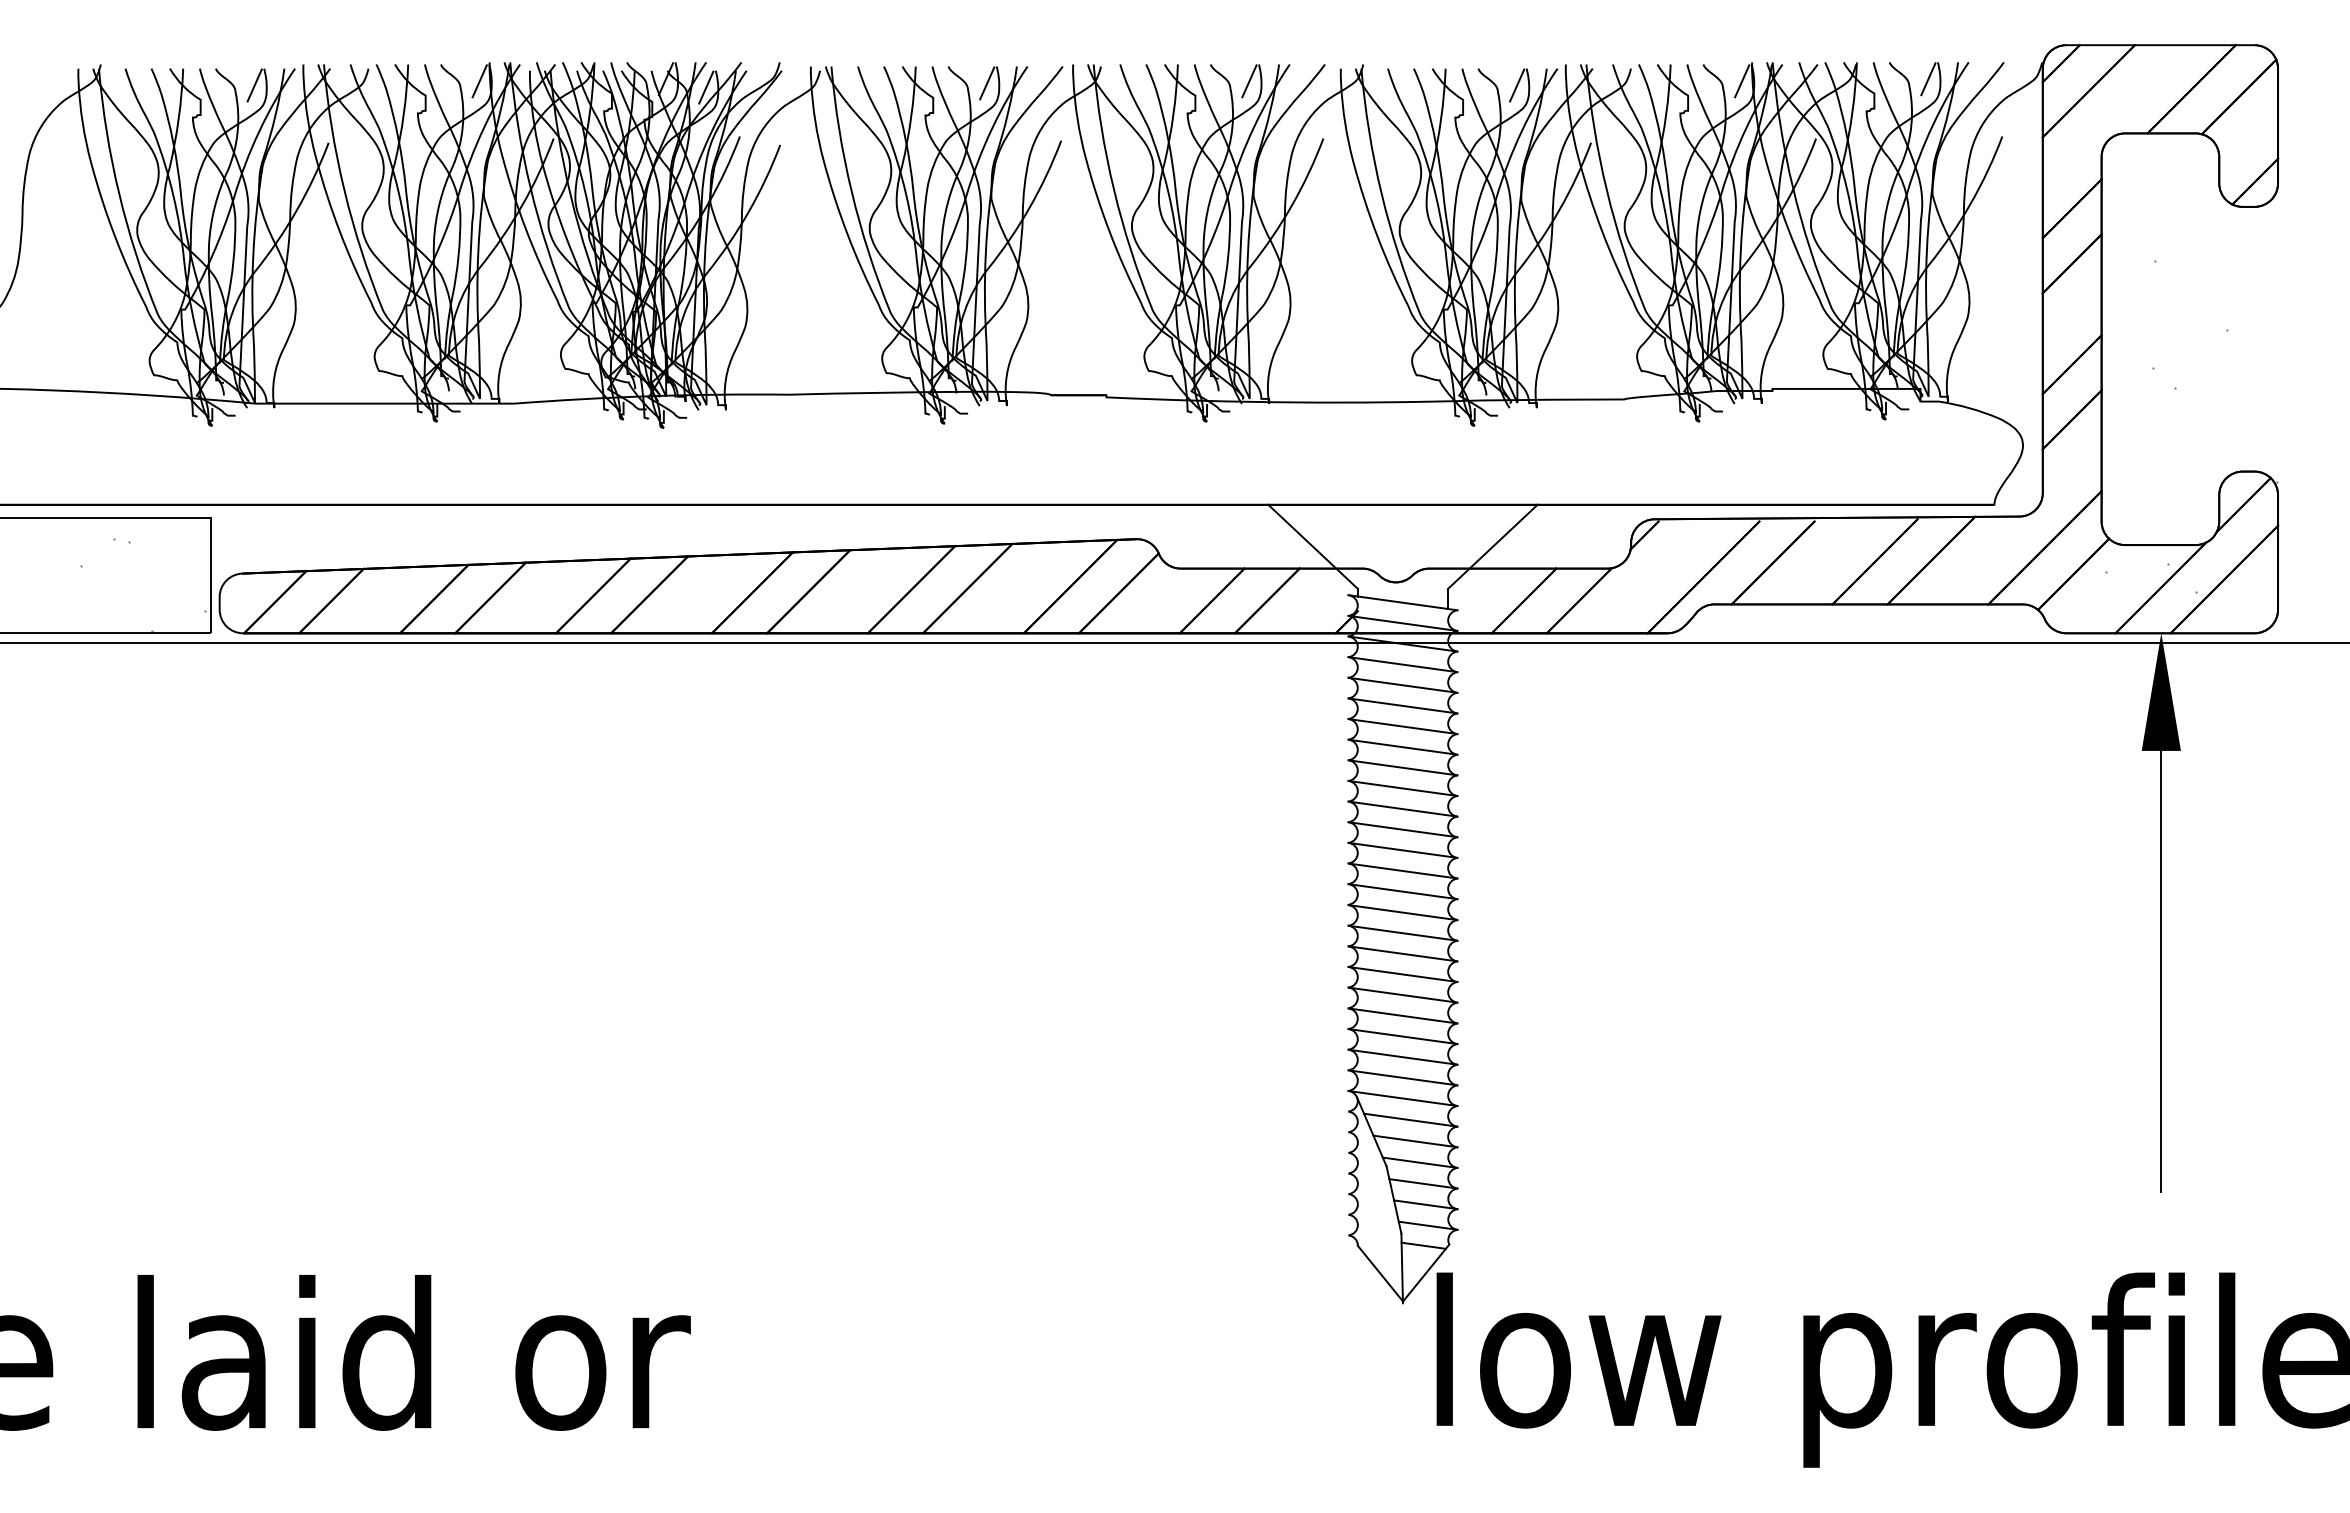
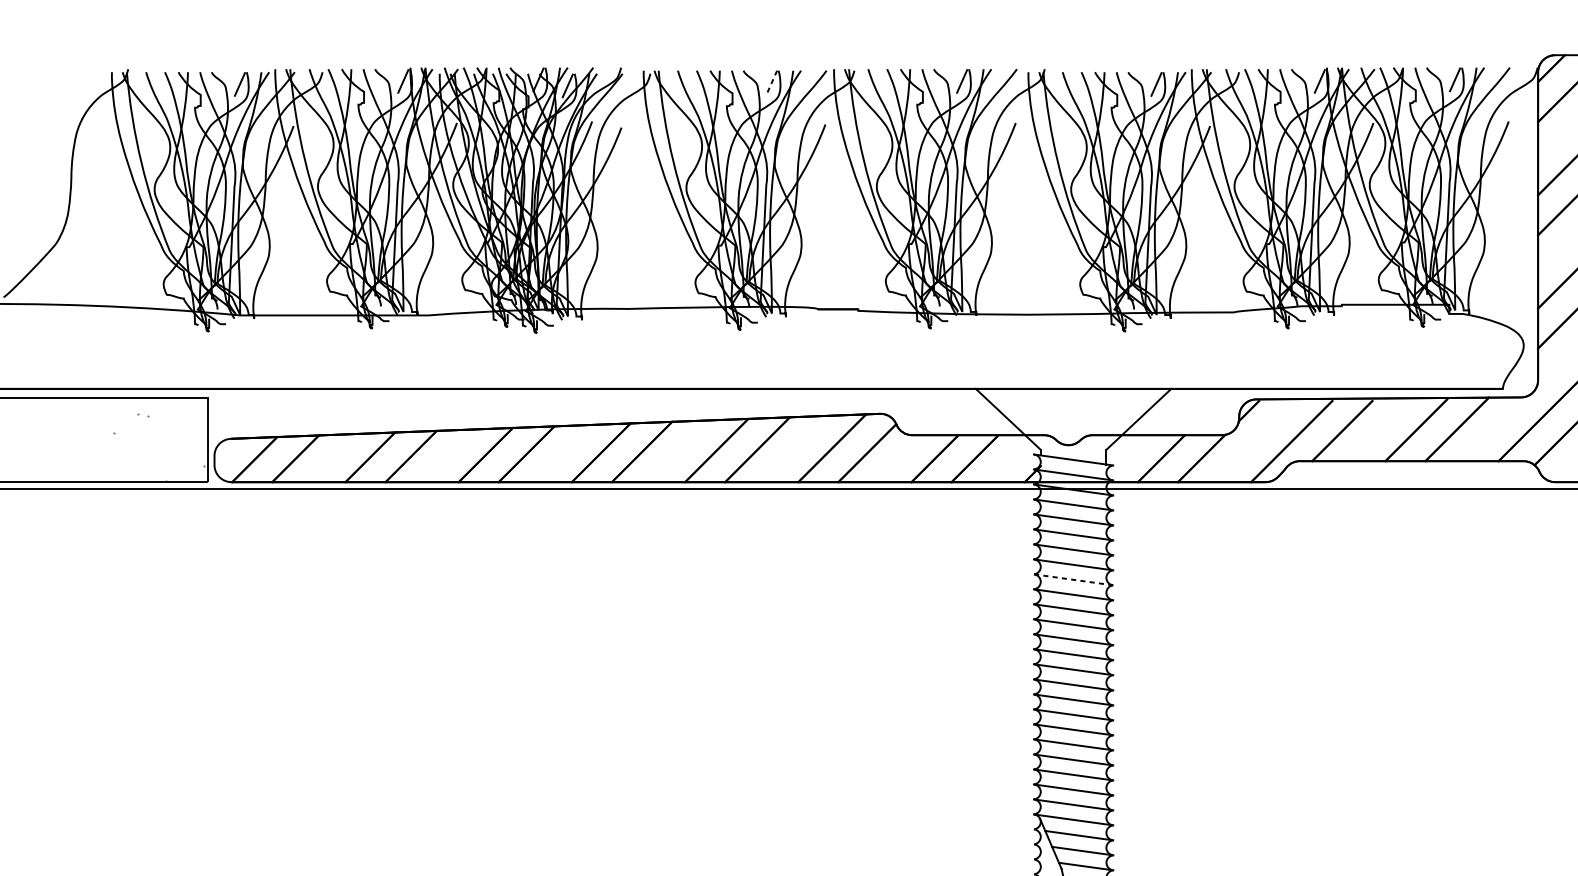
line: (987, 83) -> (771, 83), solid -> dashed
line: (1402, 767) -> (1073, 579), solid -> dashed

